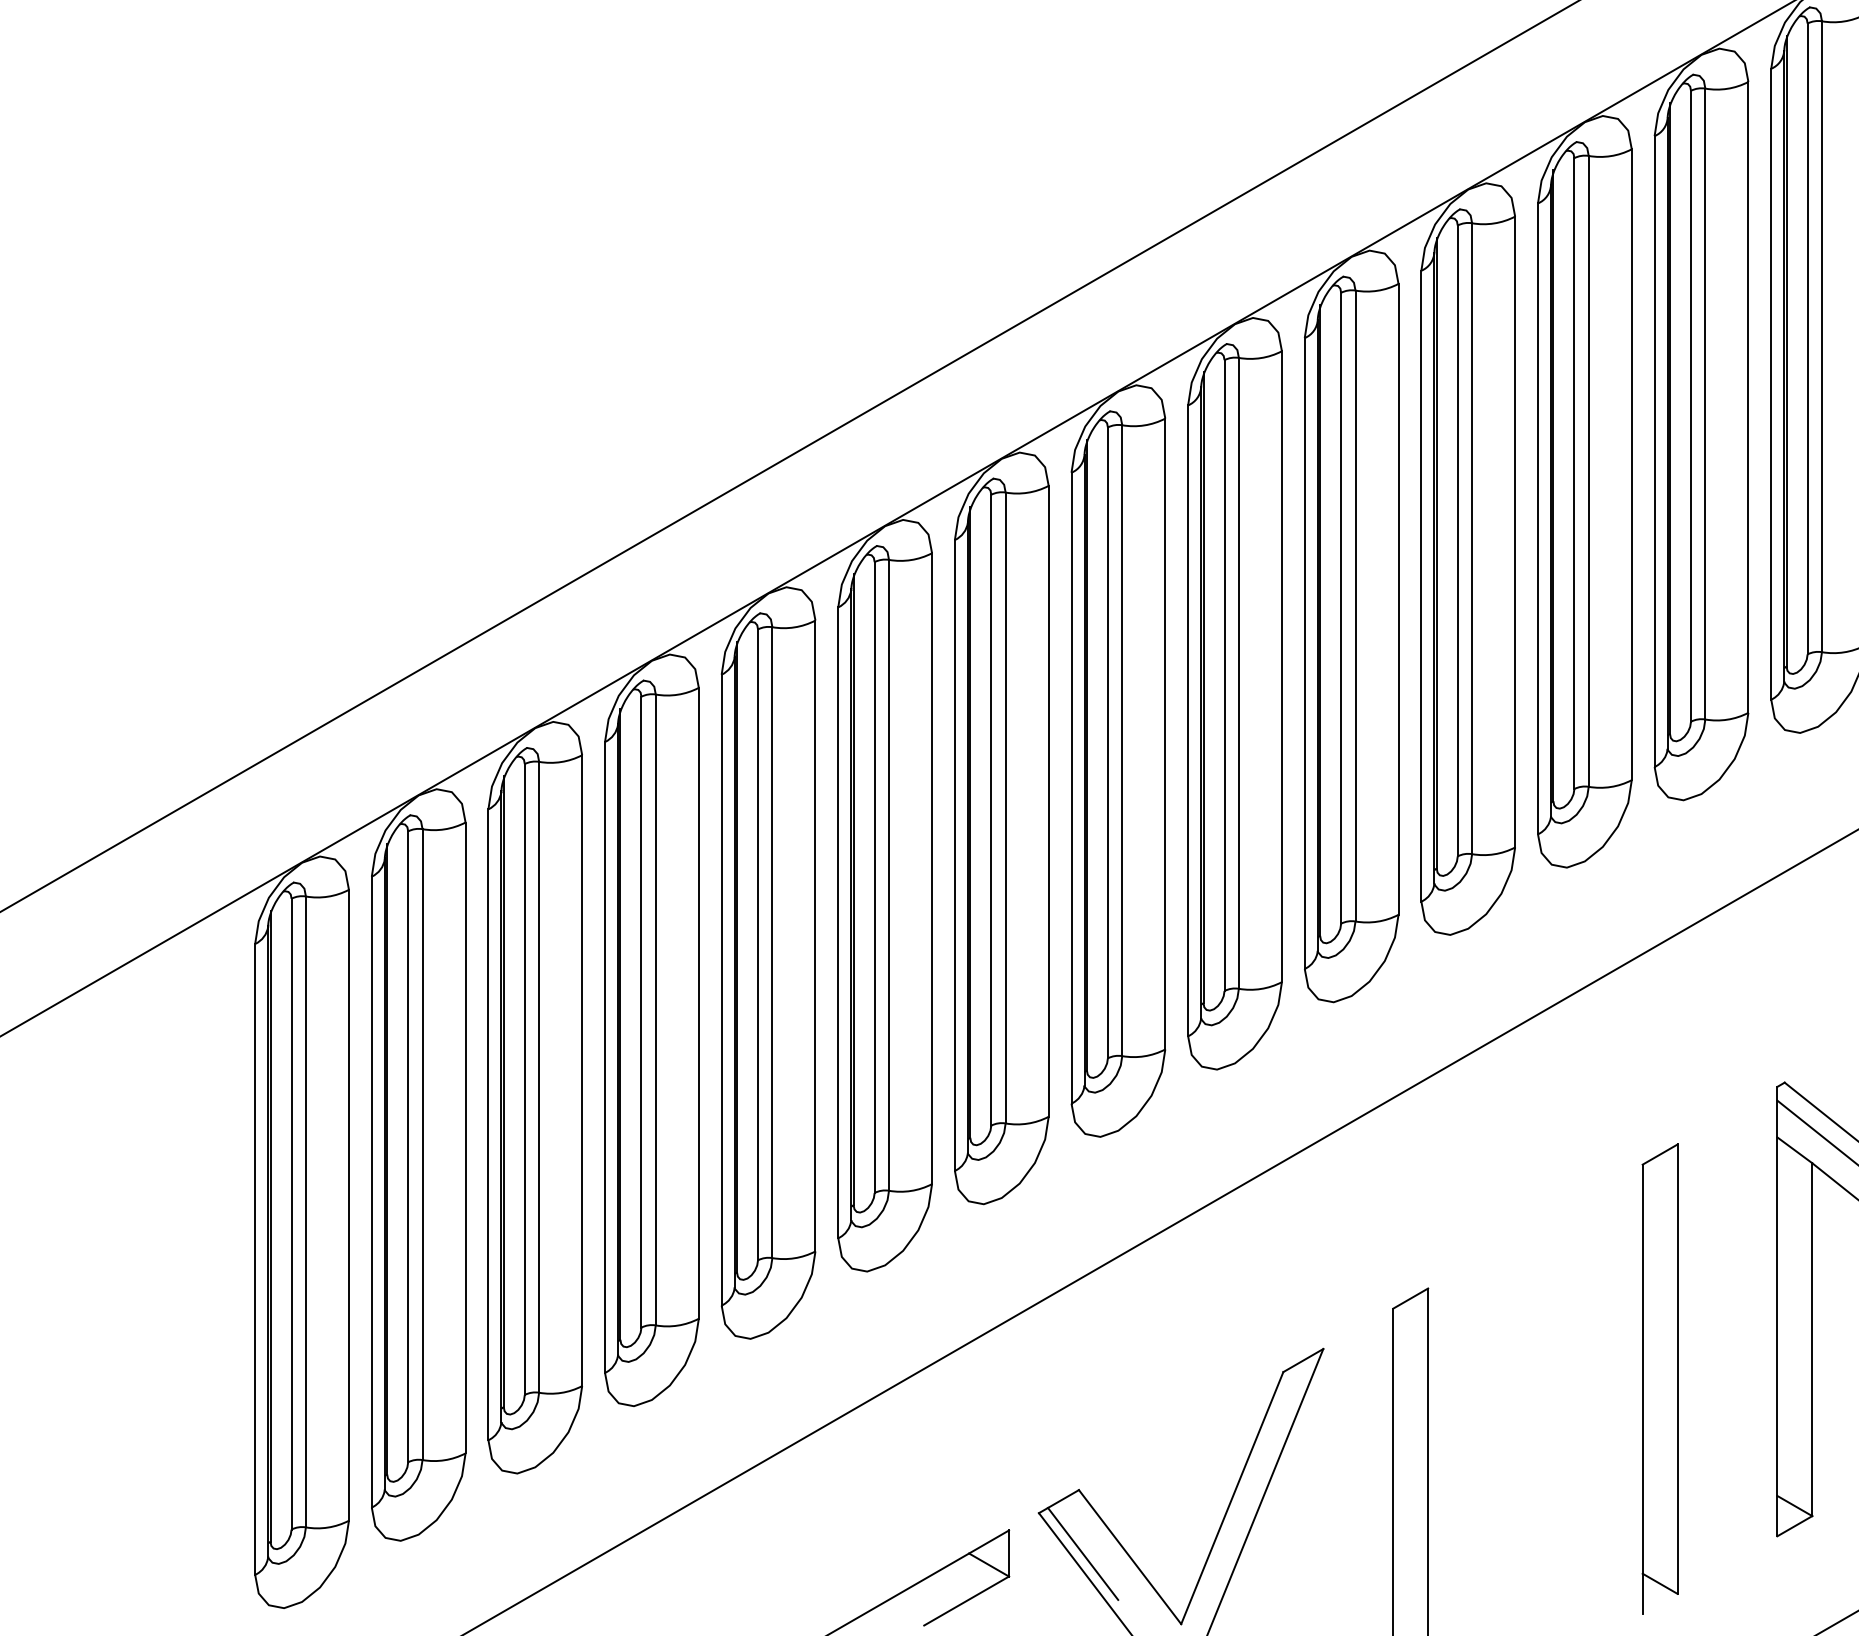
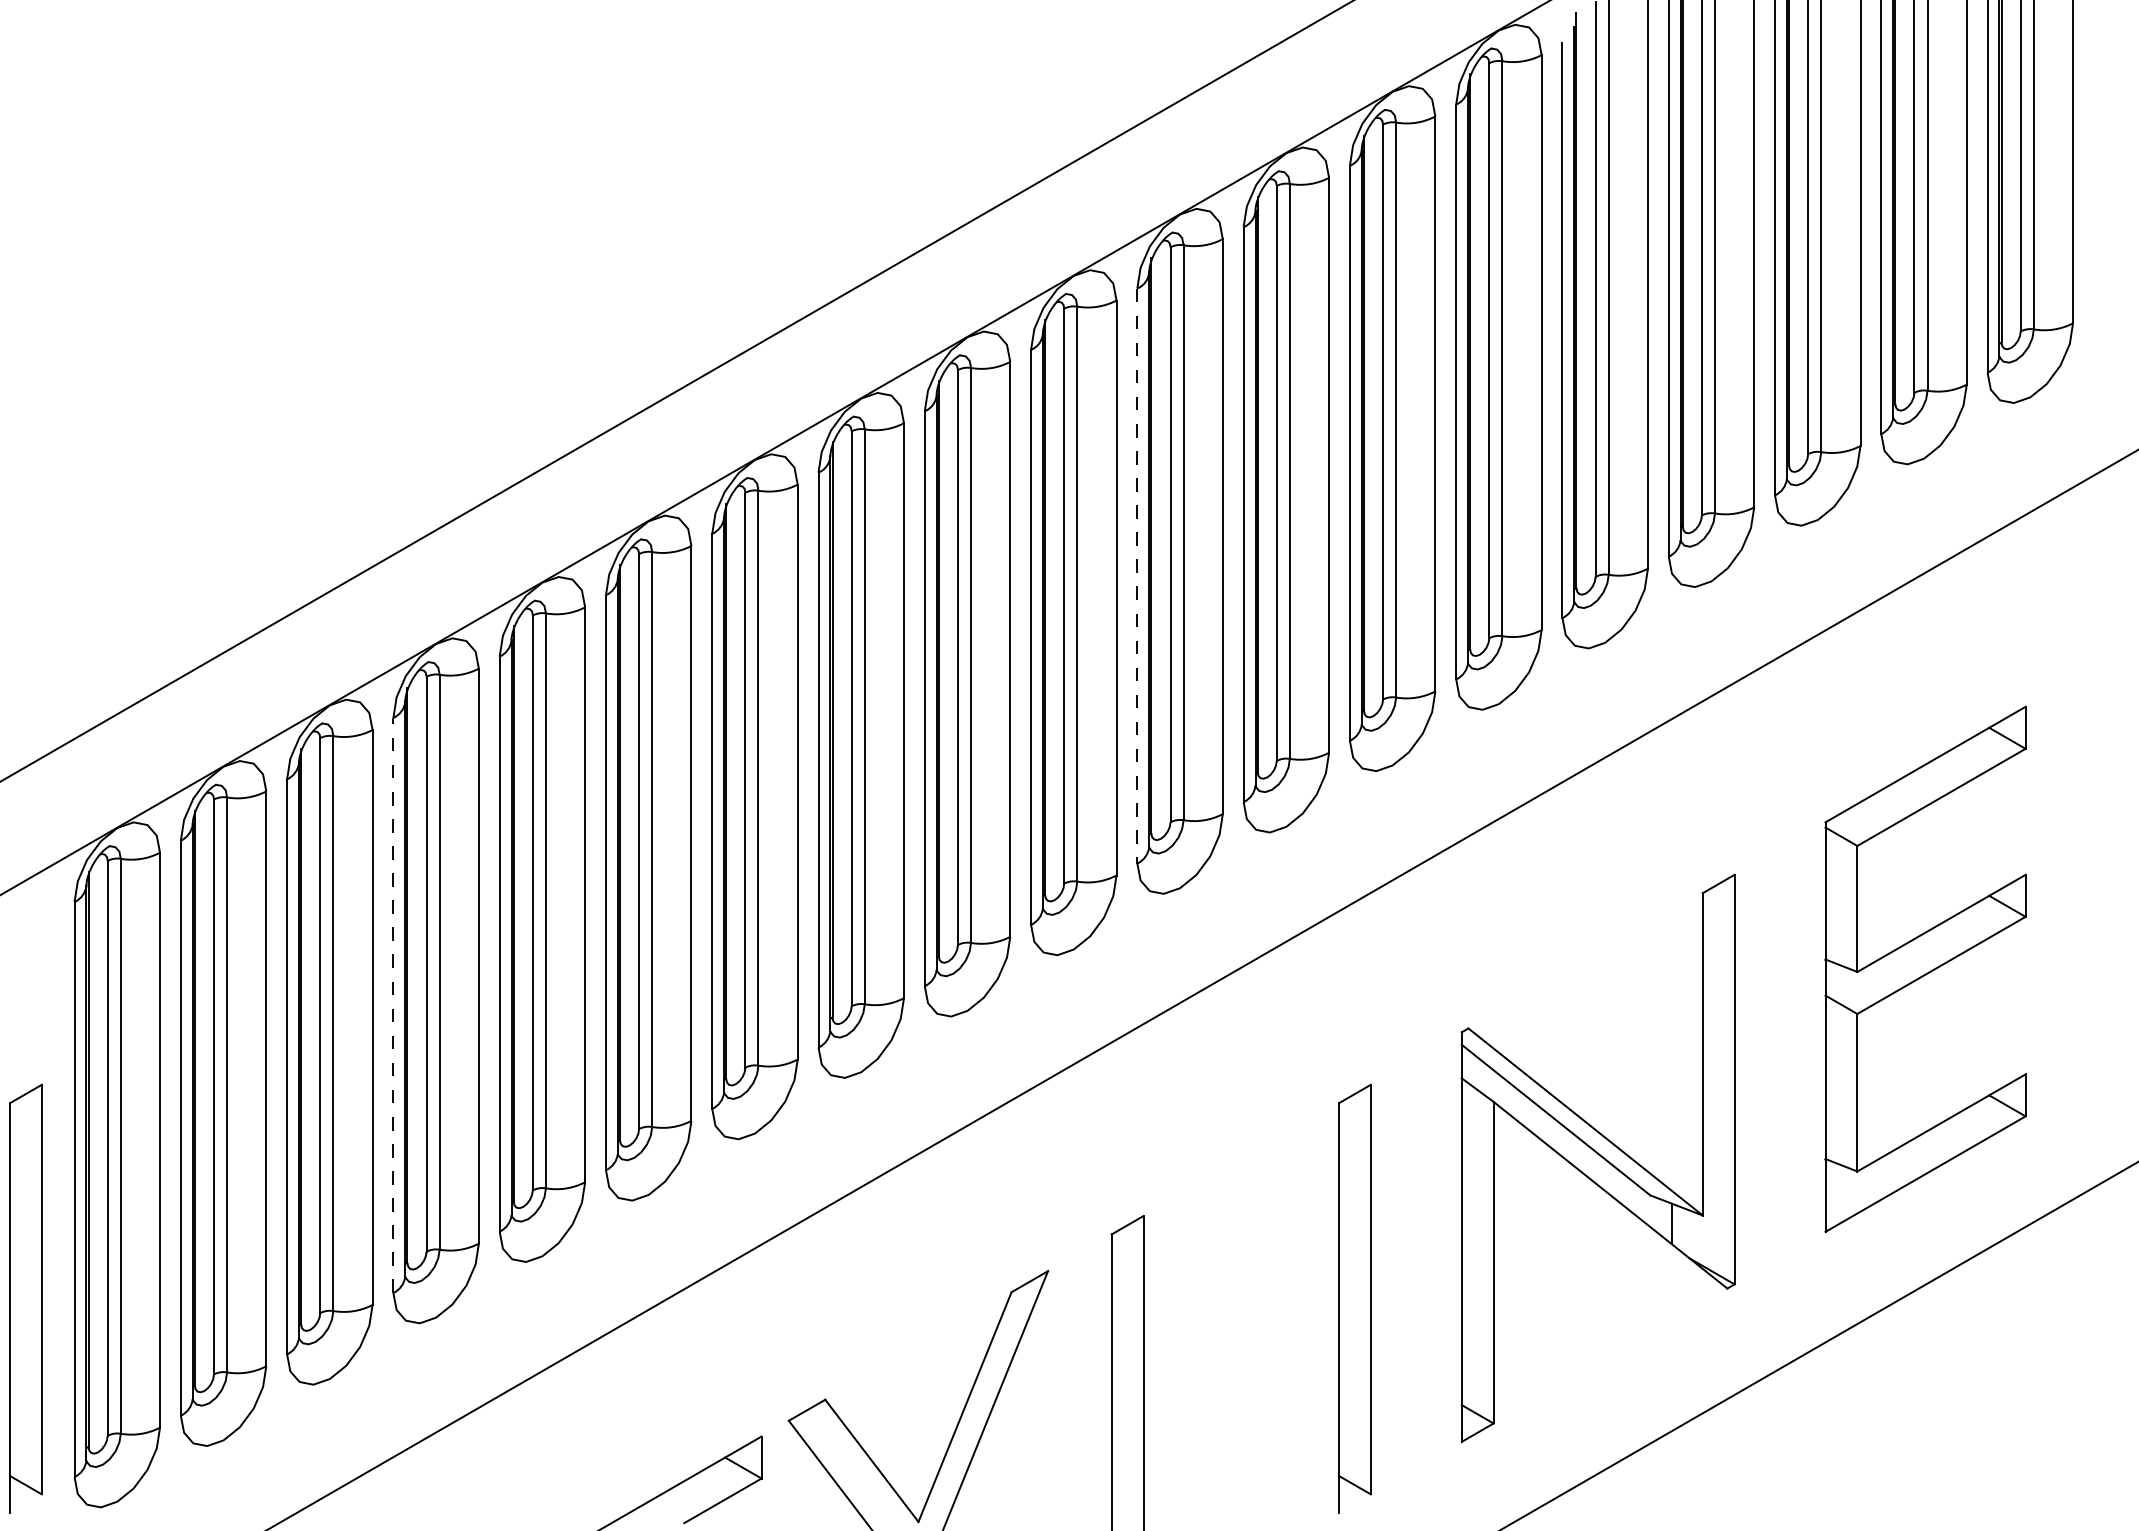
line: (1421, 586) -> (1137, 576), solid -> dashed
line: (605, 1057) -> (393, 1005), solid -> dashed
part: (201, 1378) -> (25, 1298), added
line: (1083, 1553) -> (829, 1457), removed

